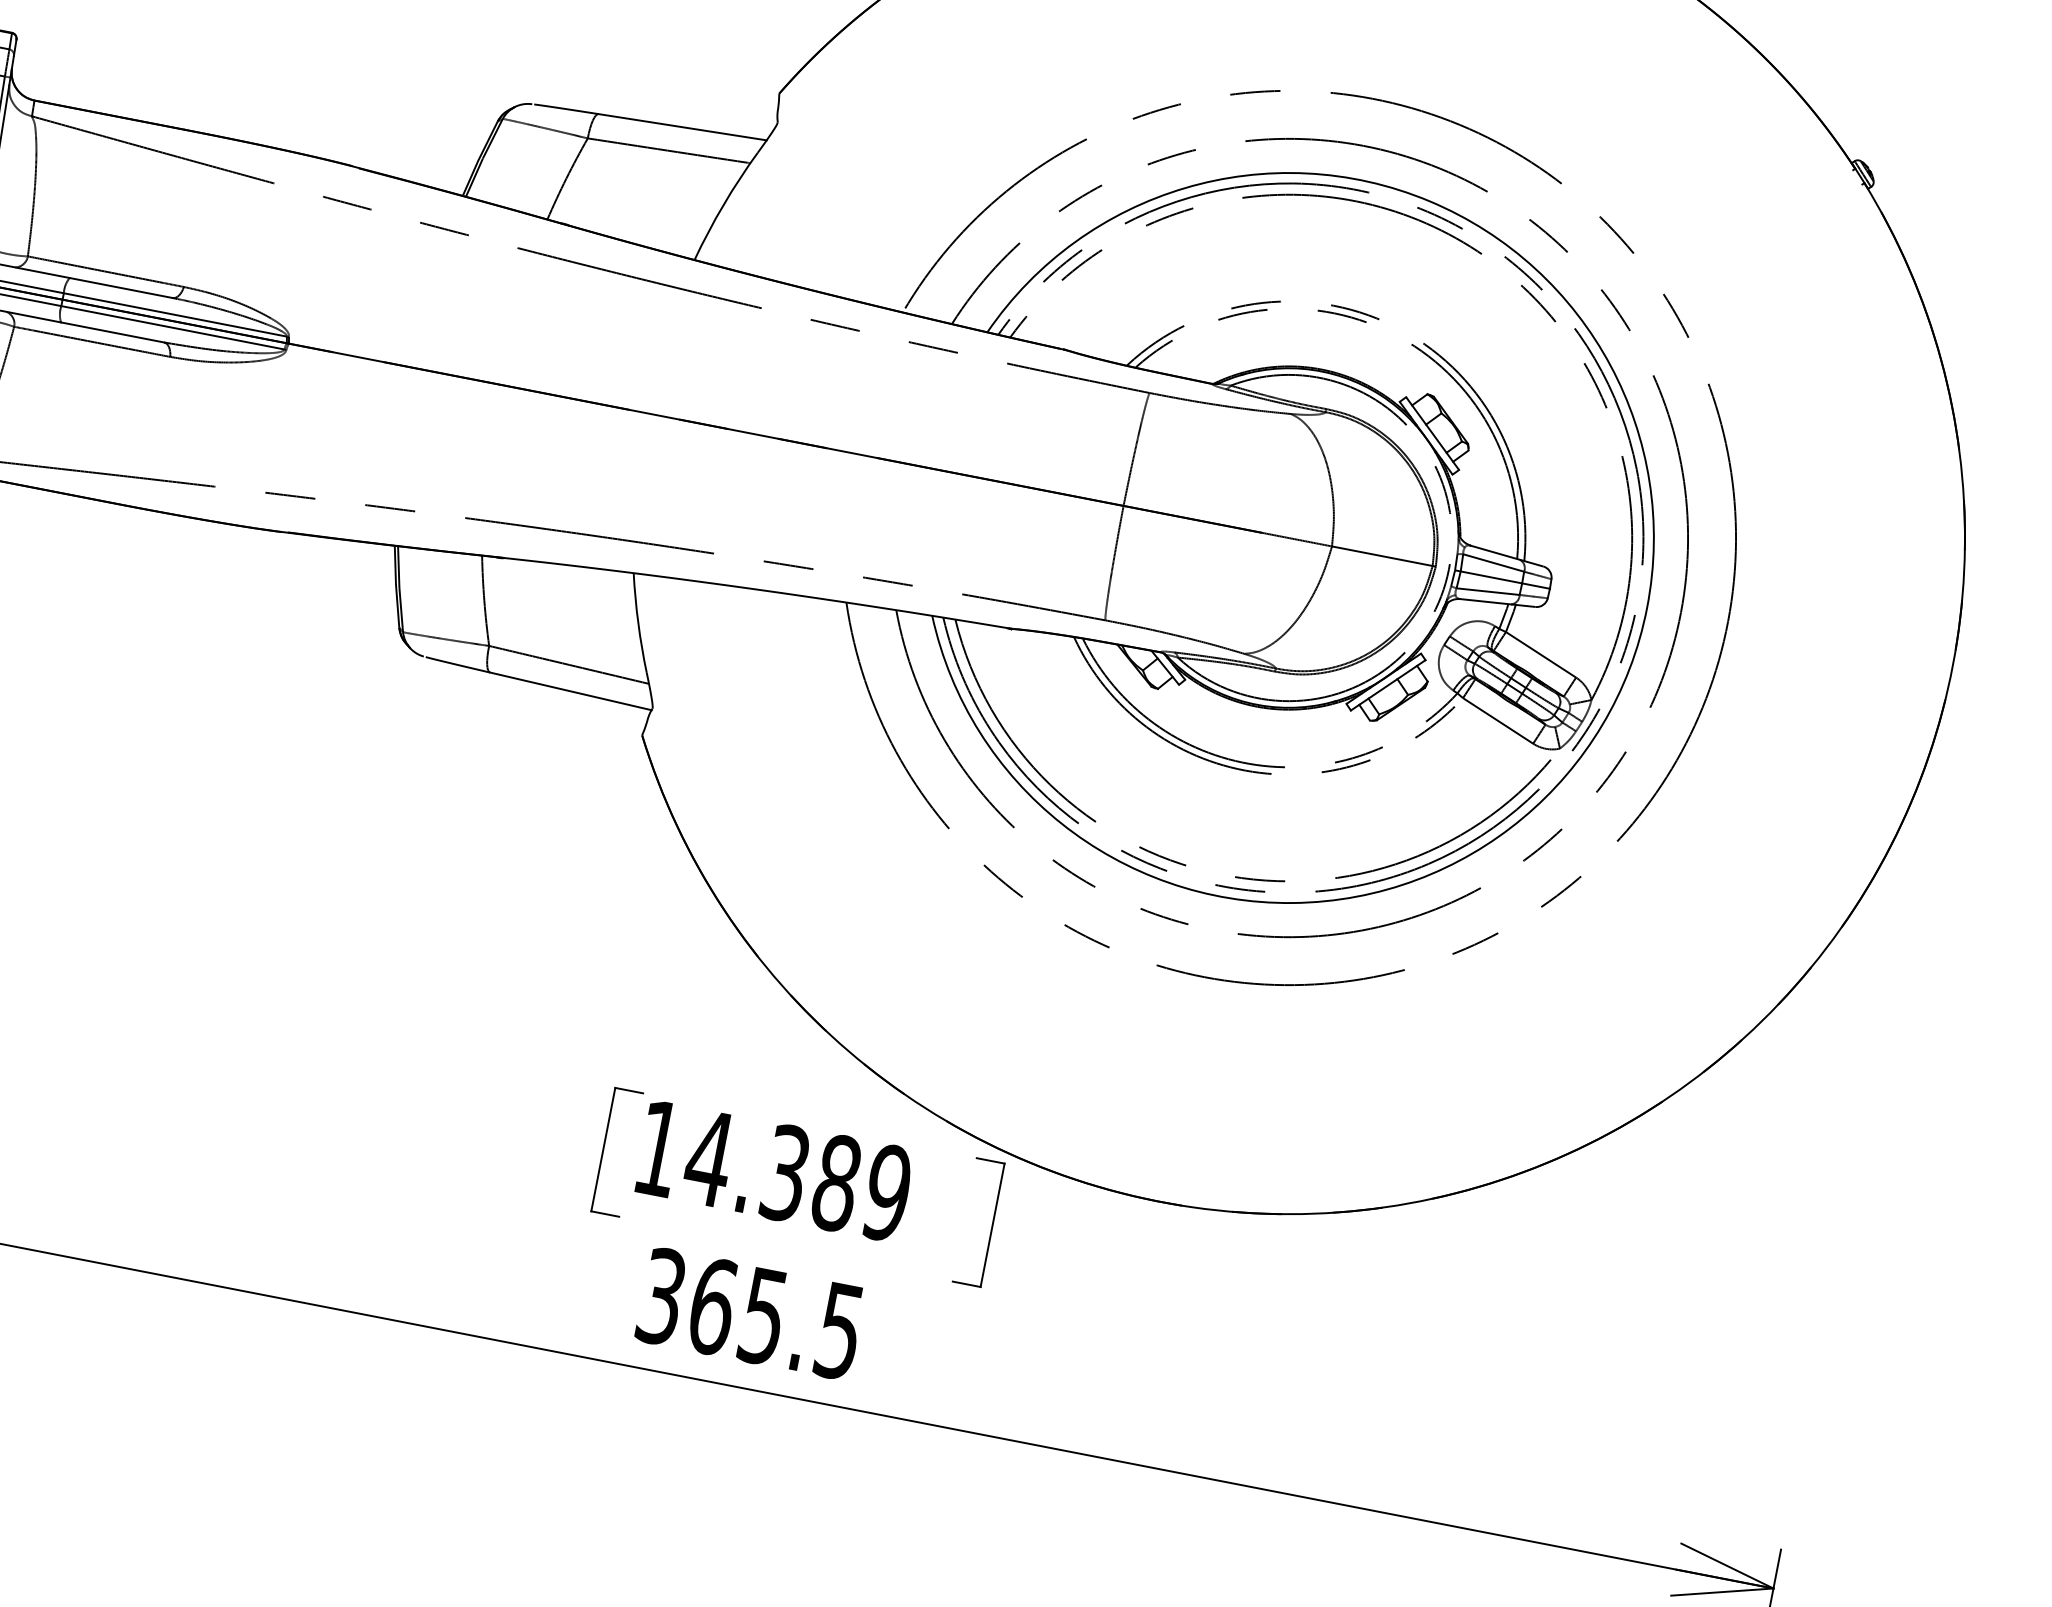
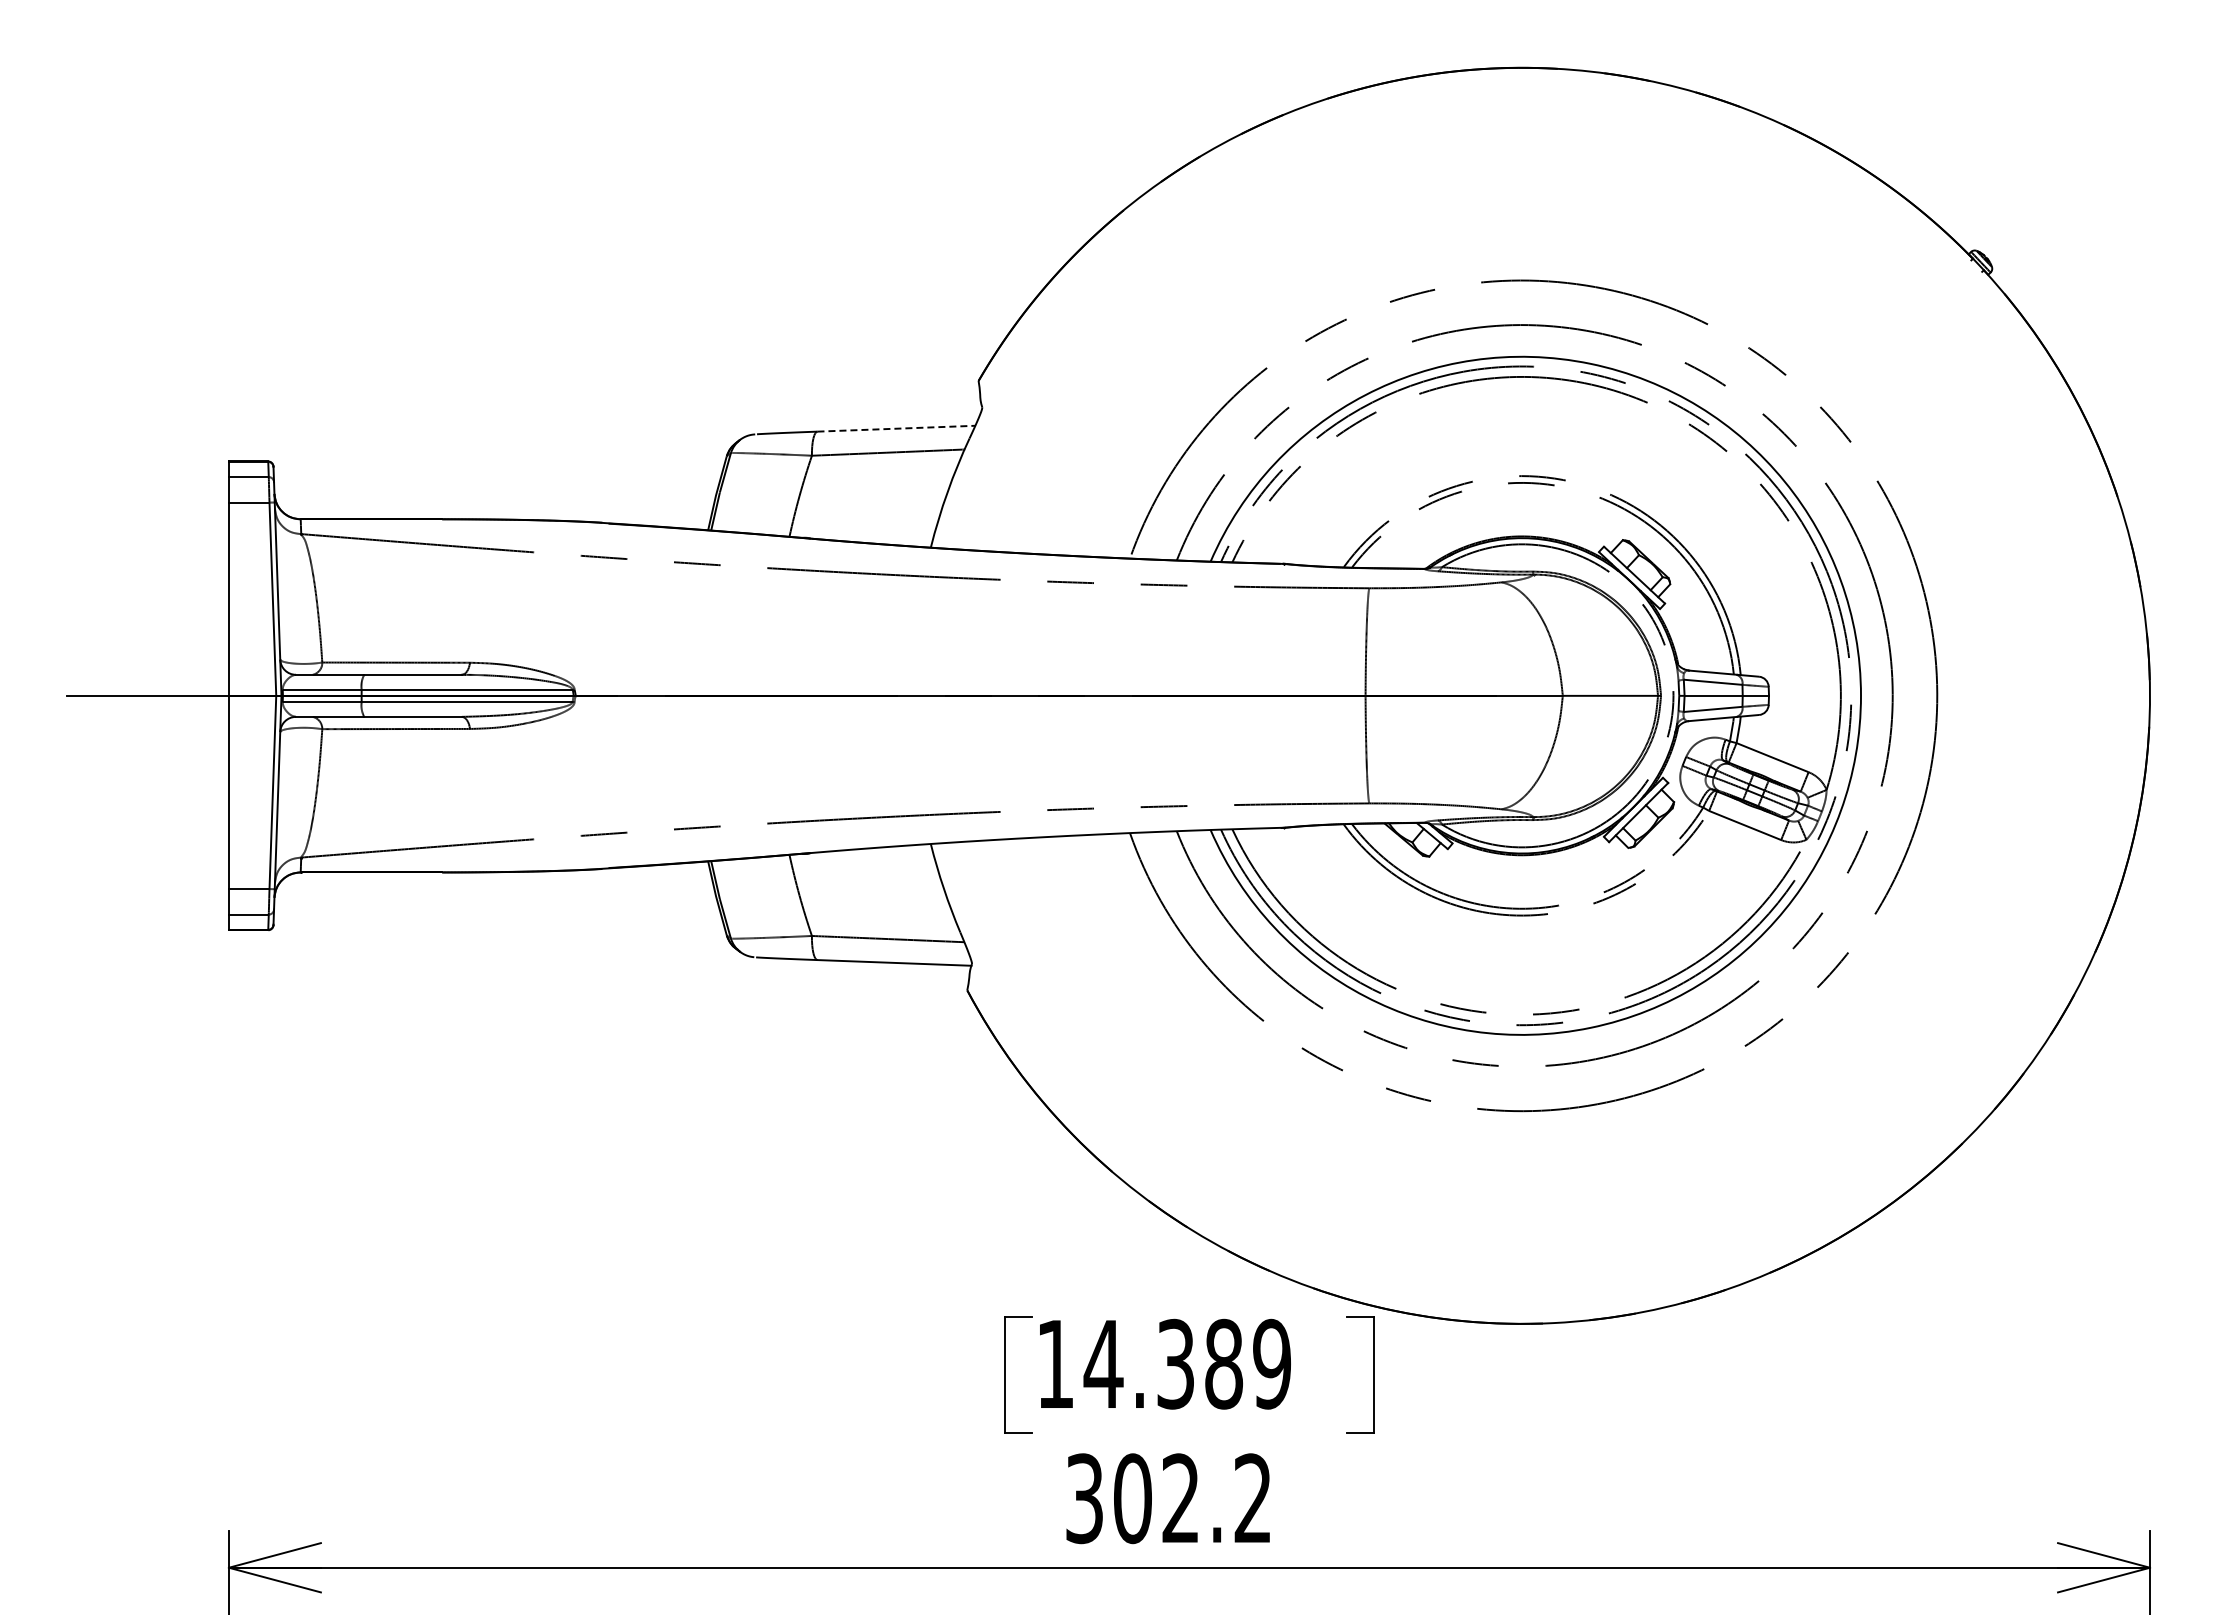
line: (682, 127) -> (896, 428), solid -> dashed
text: (775, 1318) -> (1192, 1498), 365.5 -> 302.2

